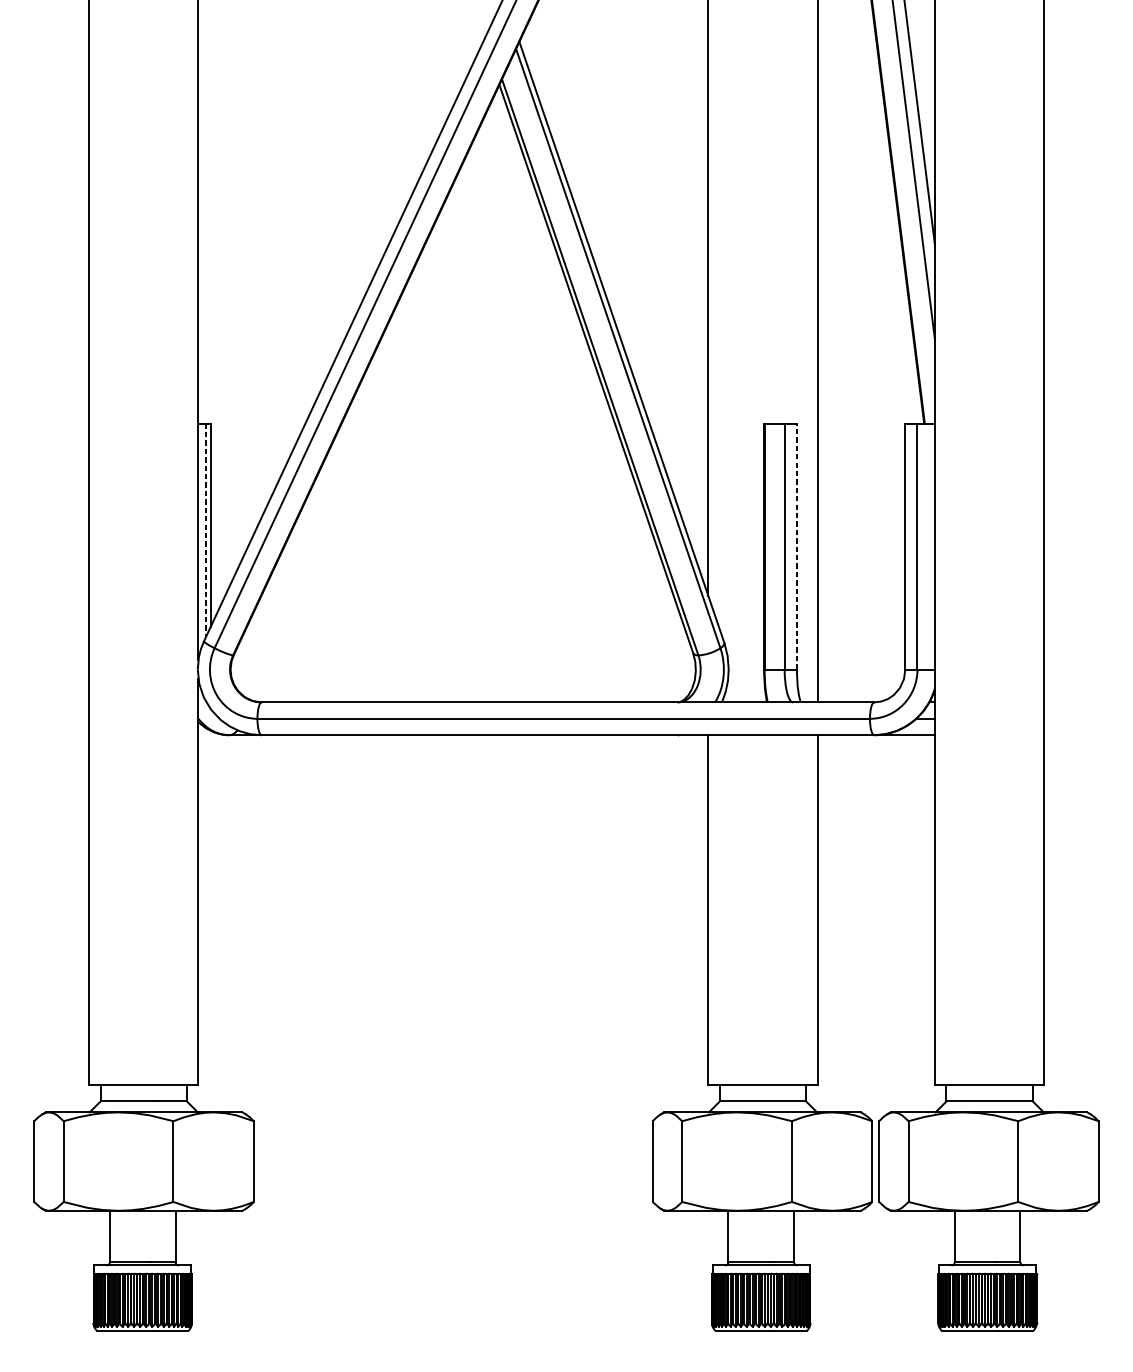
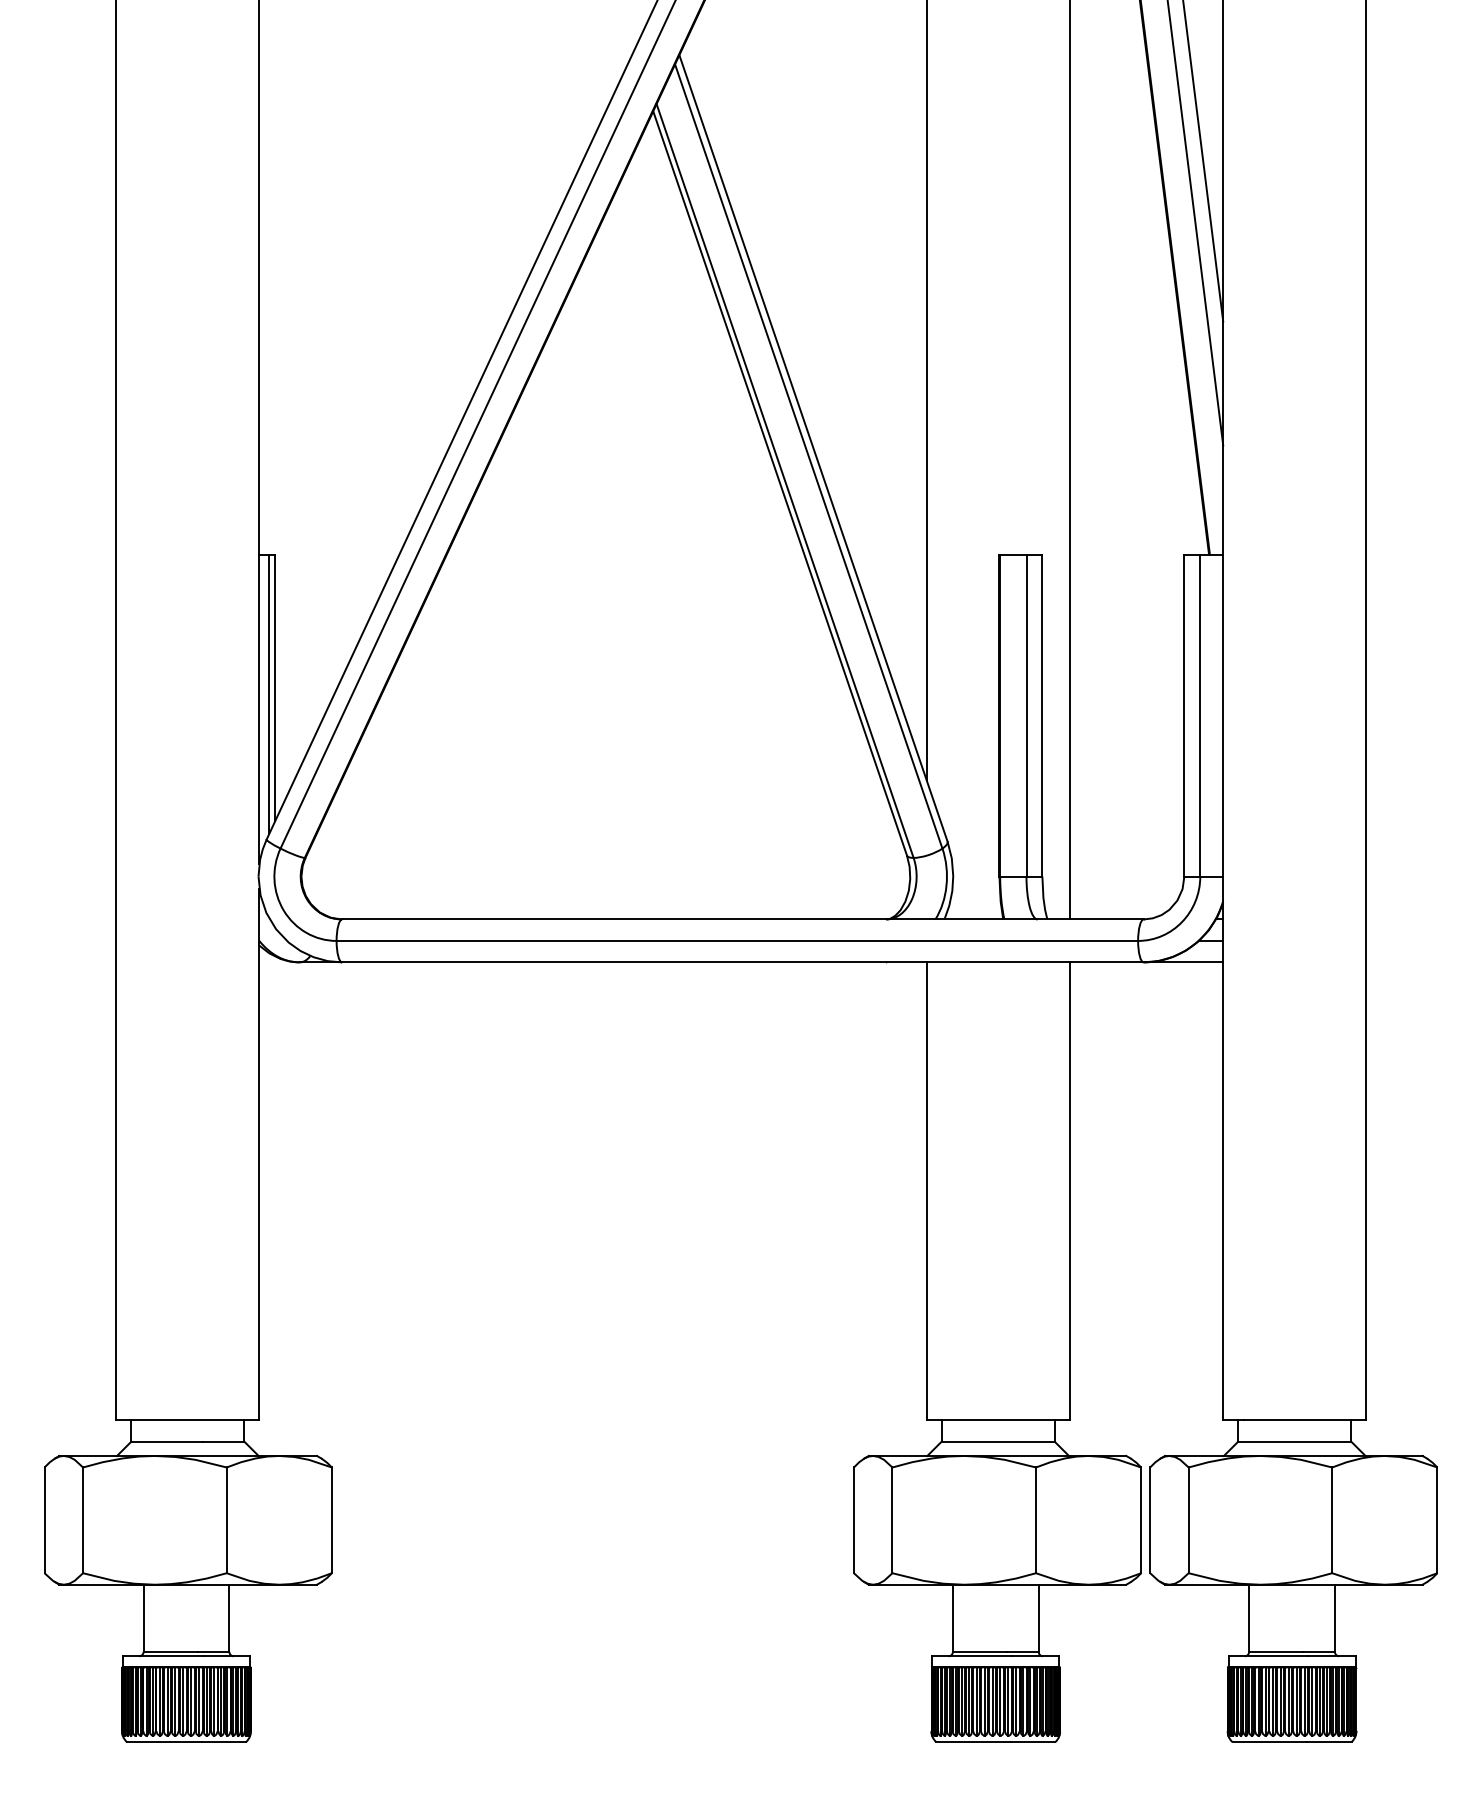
line: (206, 530) -> (269, 694), dashed -> solid
line: (796, 546) -> (1042, 715), dashed -> solid

